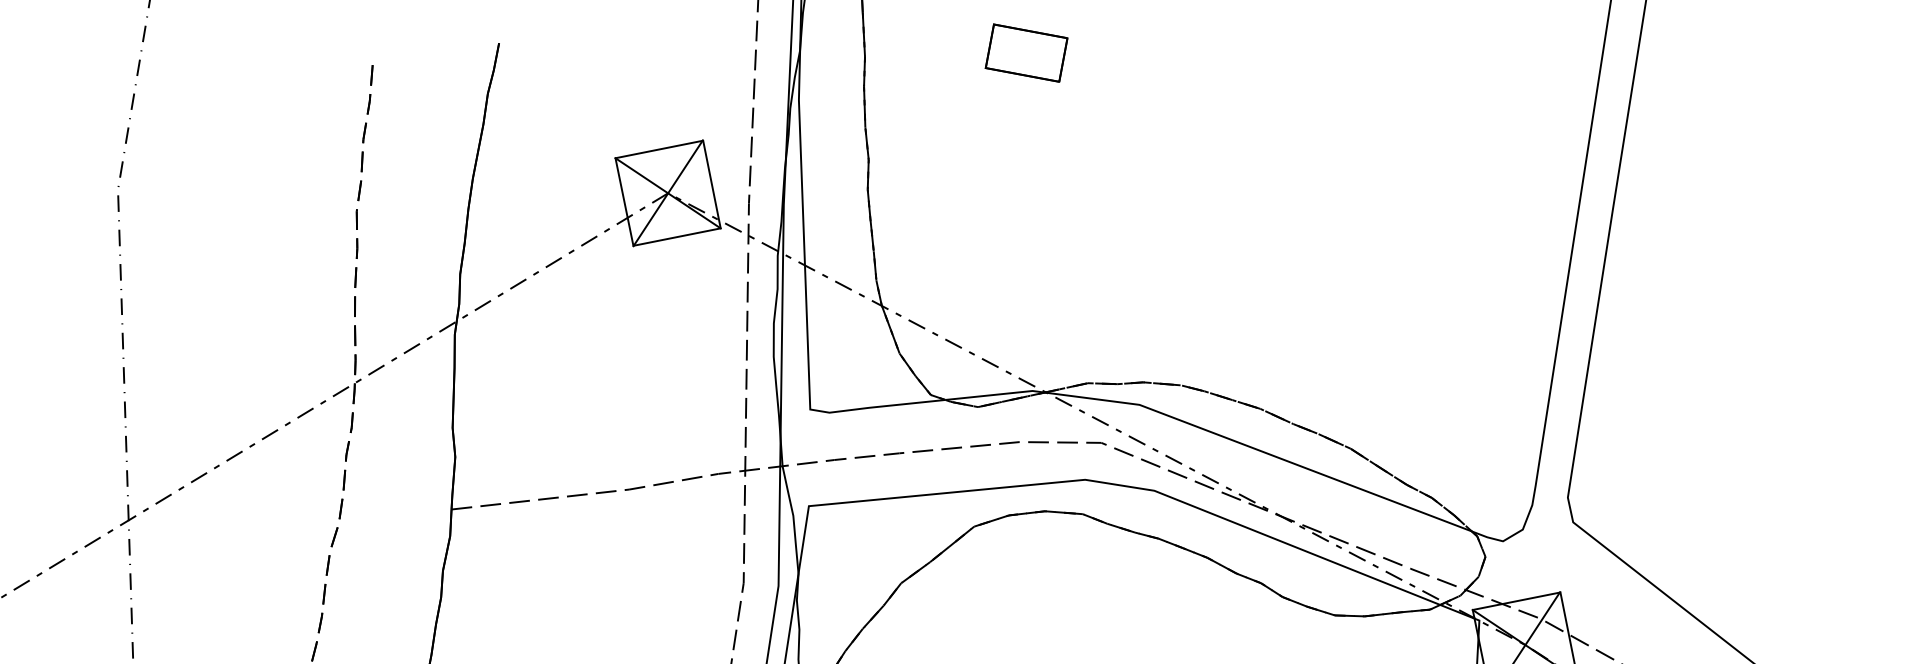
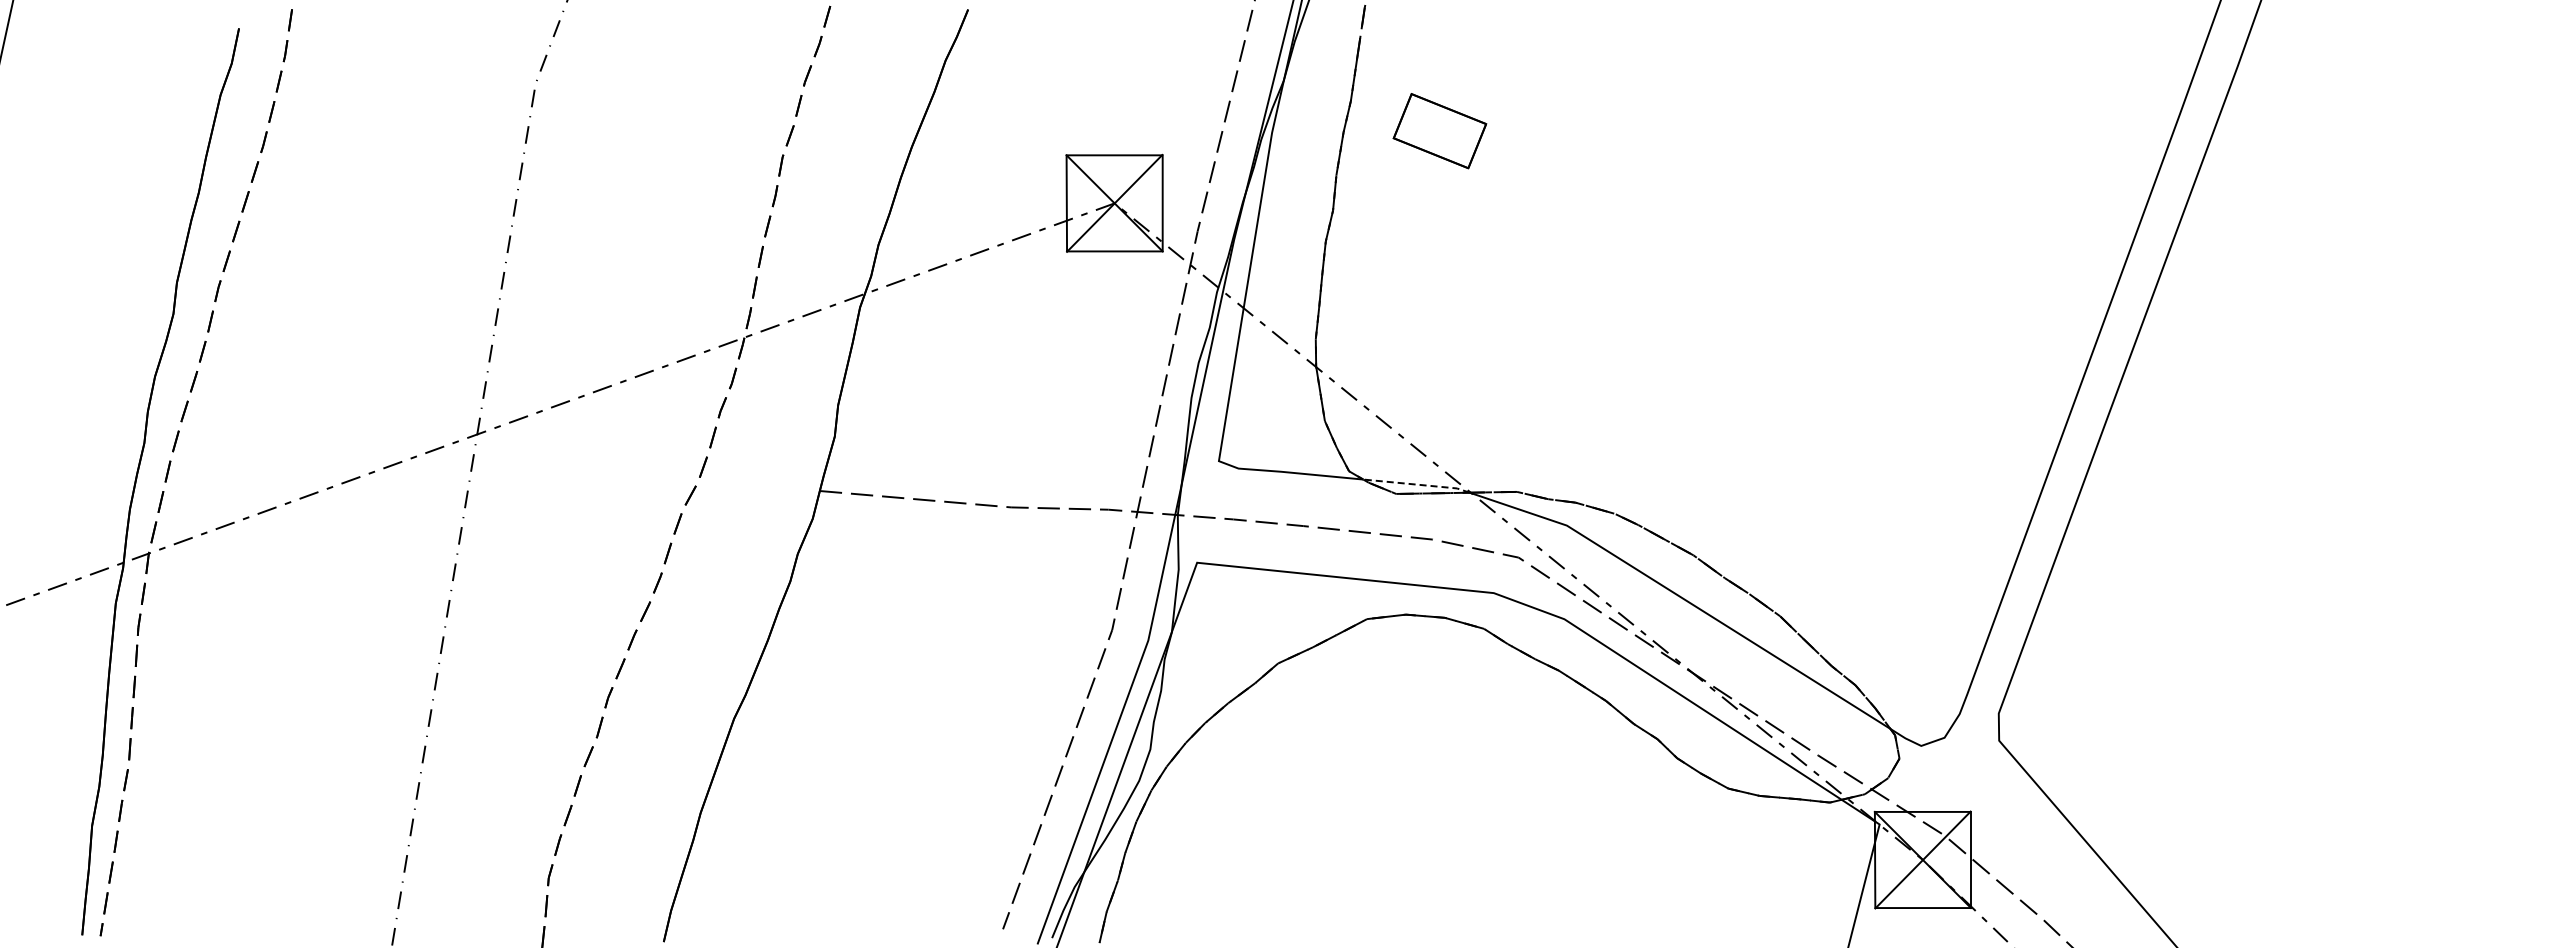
part: (1026, 53) -> (1439, 131), moved
line: (995, 394) -> (1417, 484), solid -> dashed

